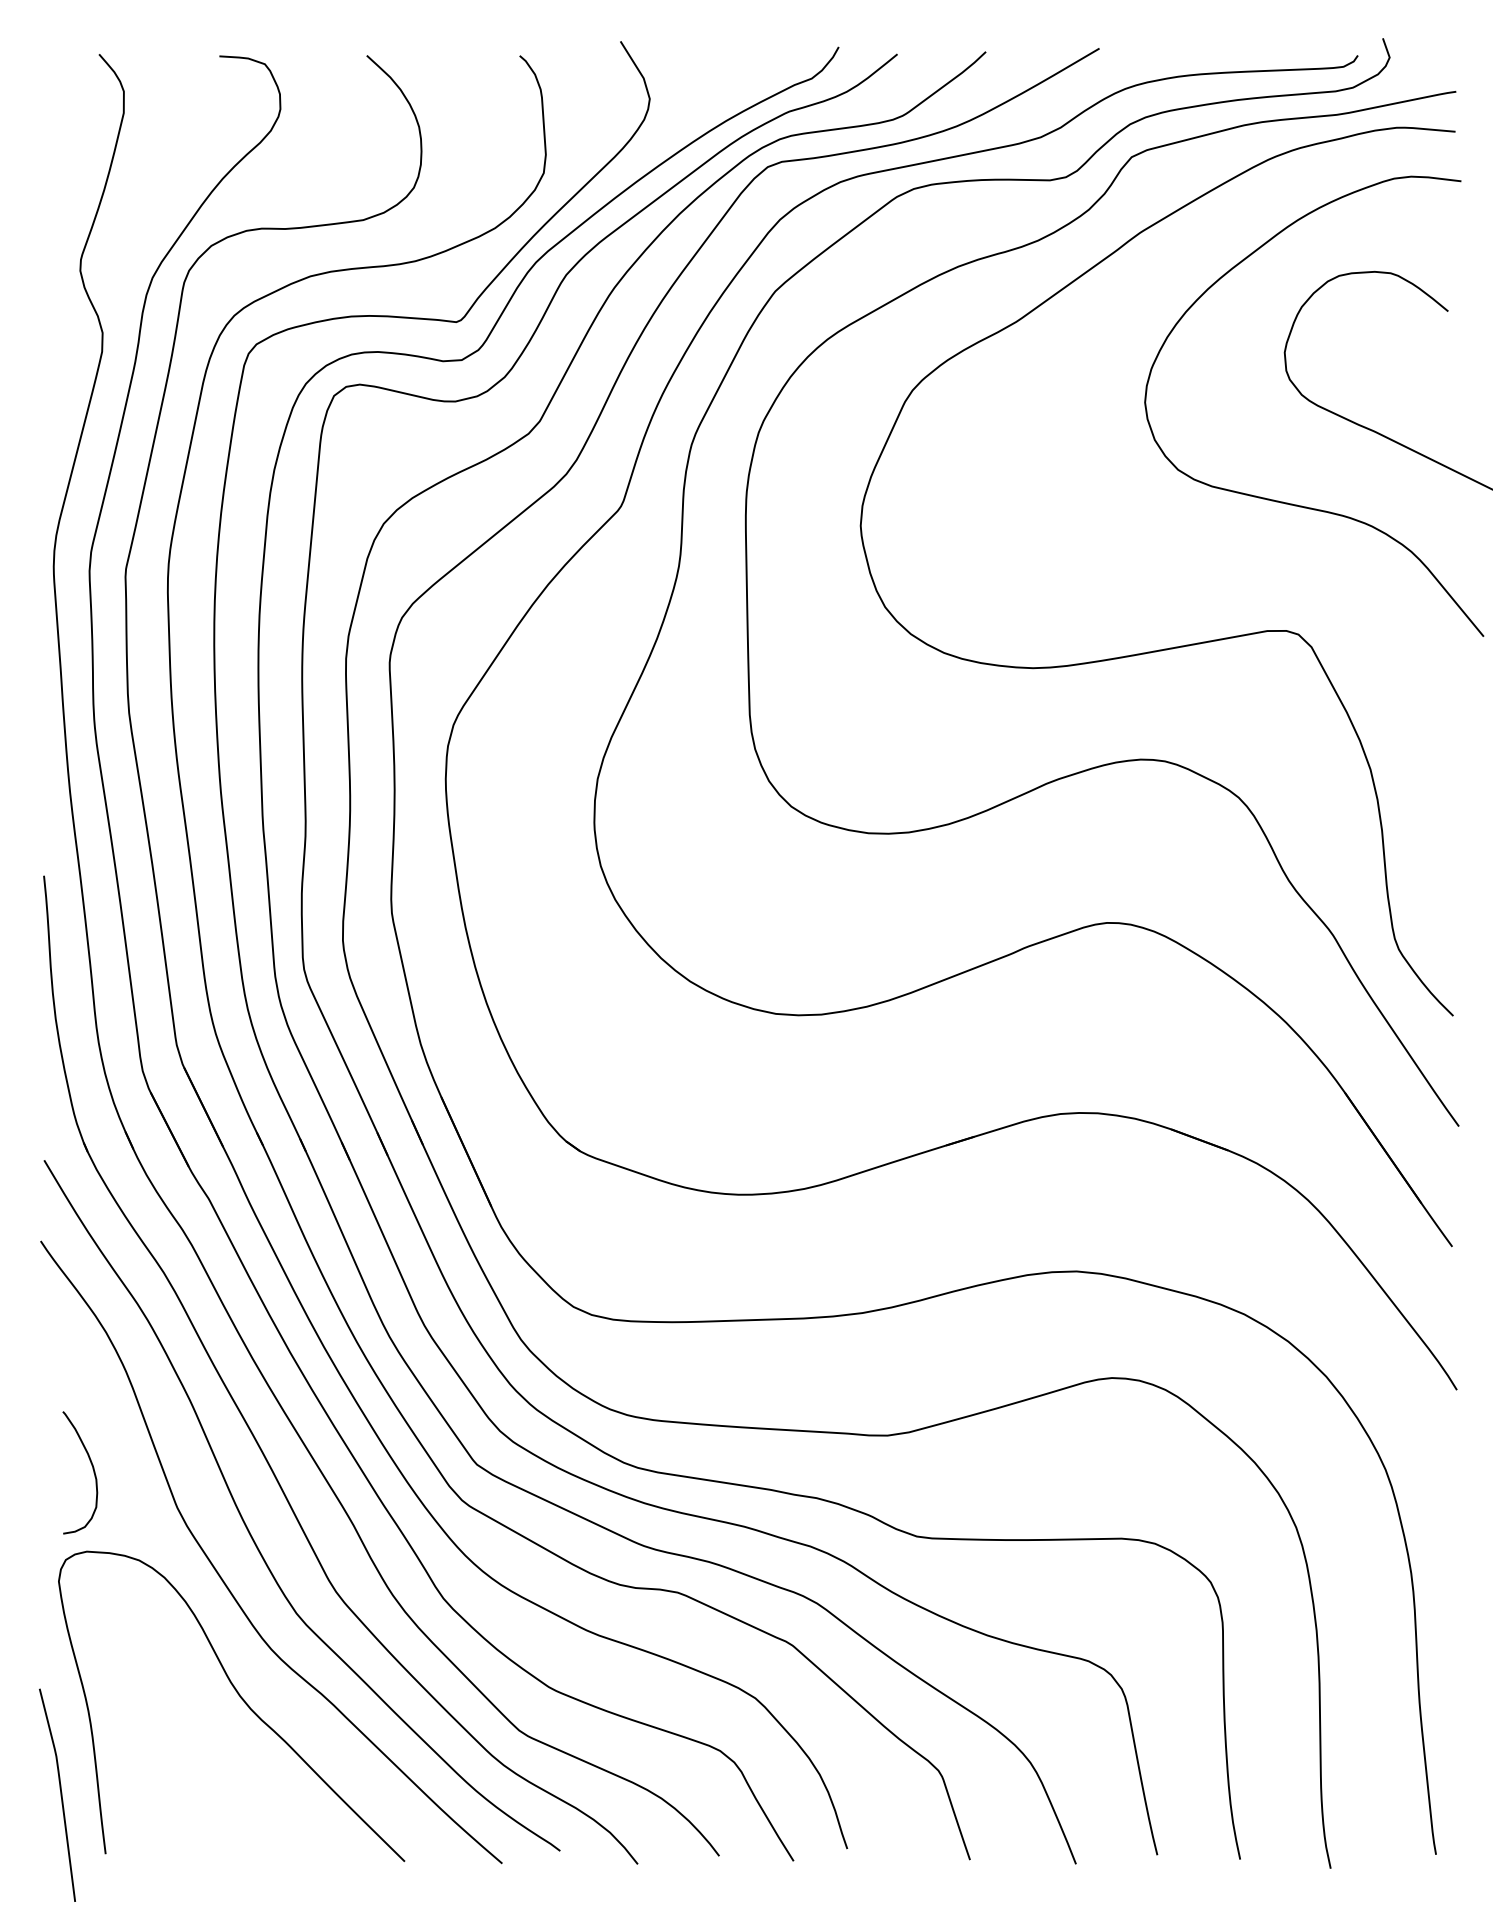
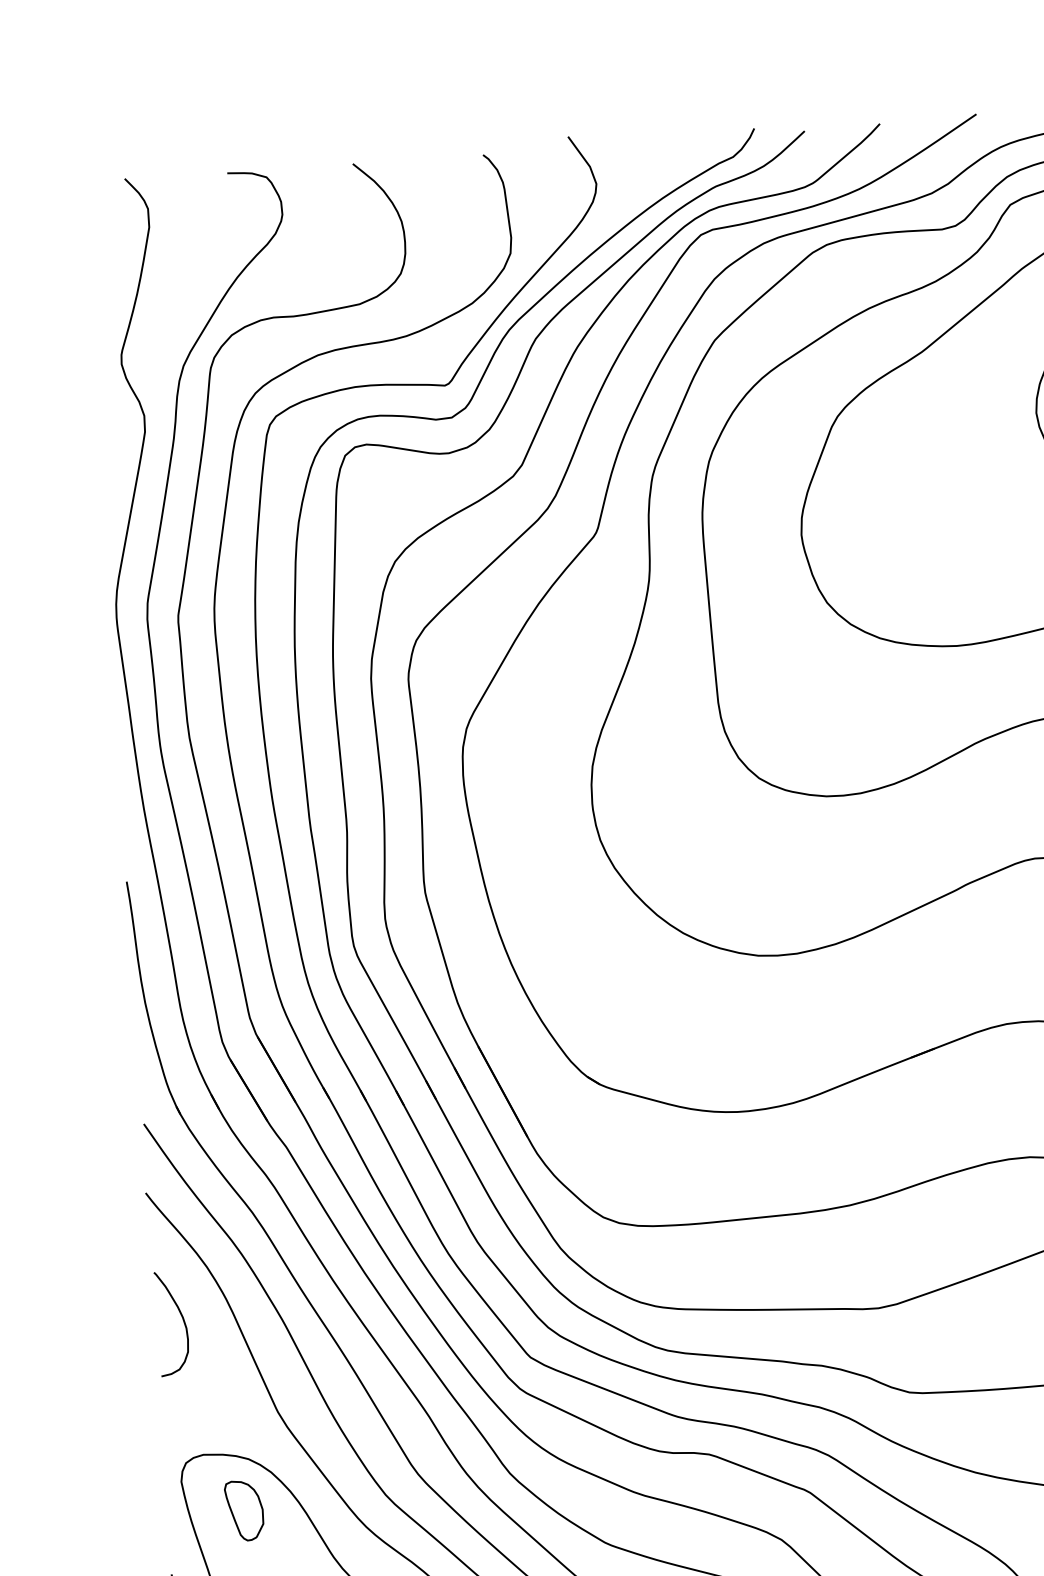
curve: (92, 1469) -> (182, 1320), moved
part: (130, 1620) -> (244, 1510), added

